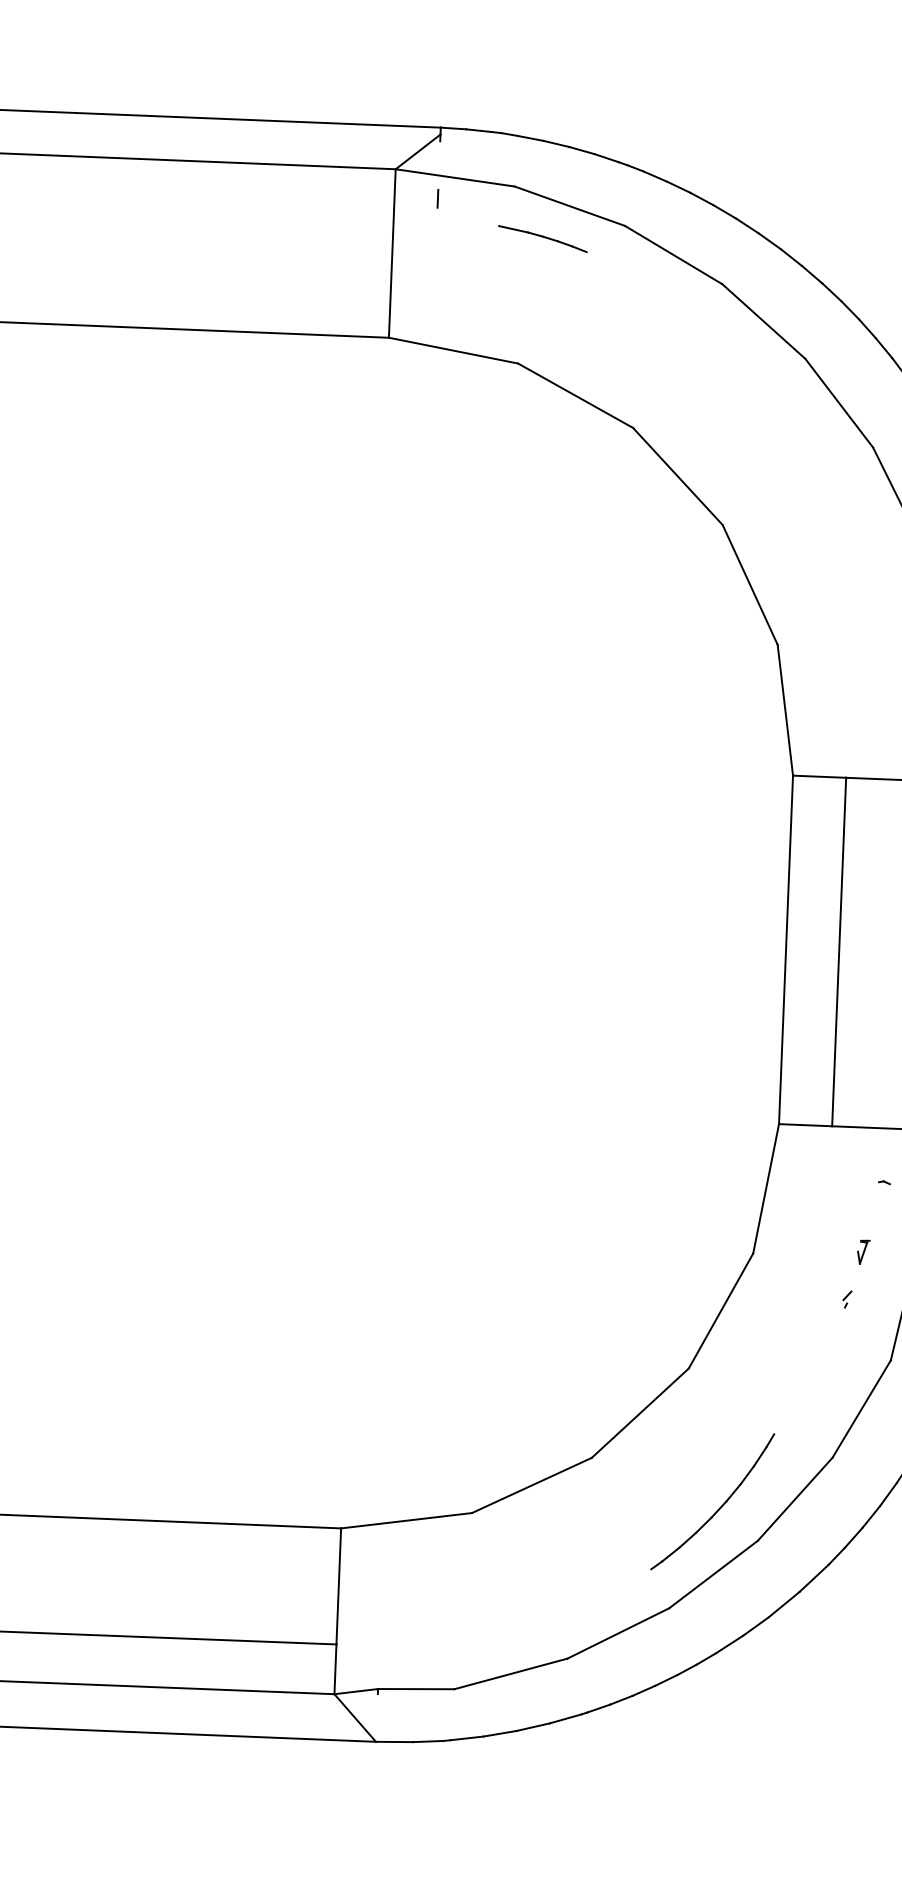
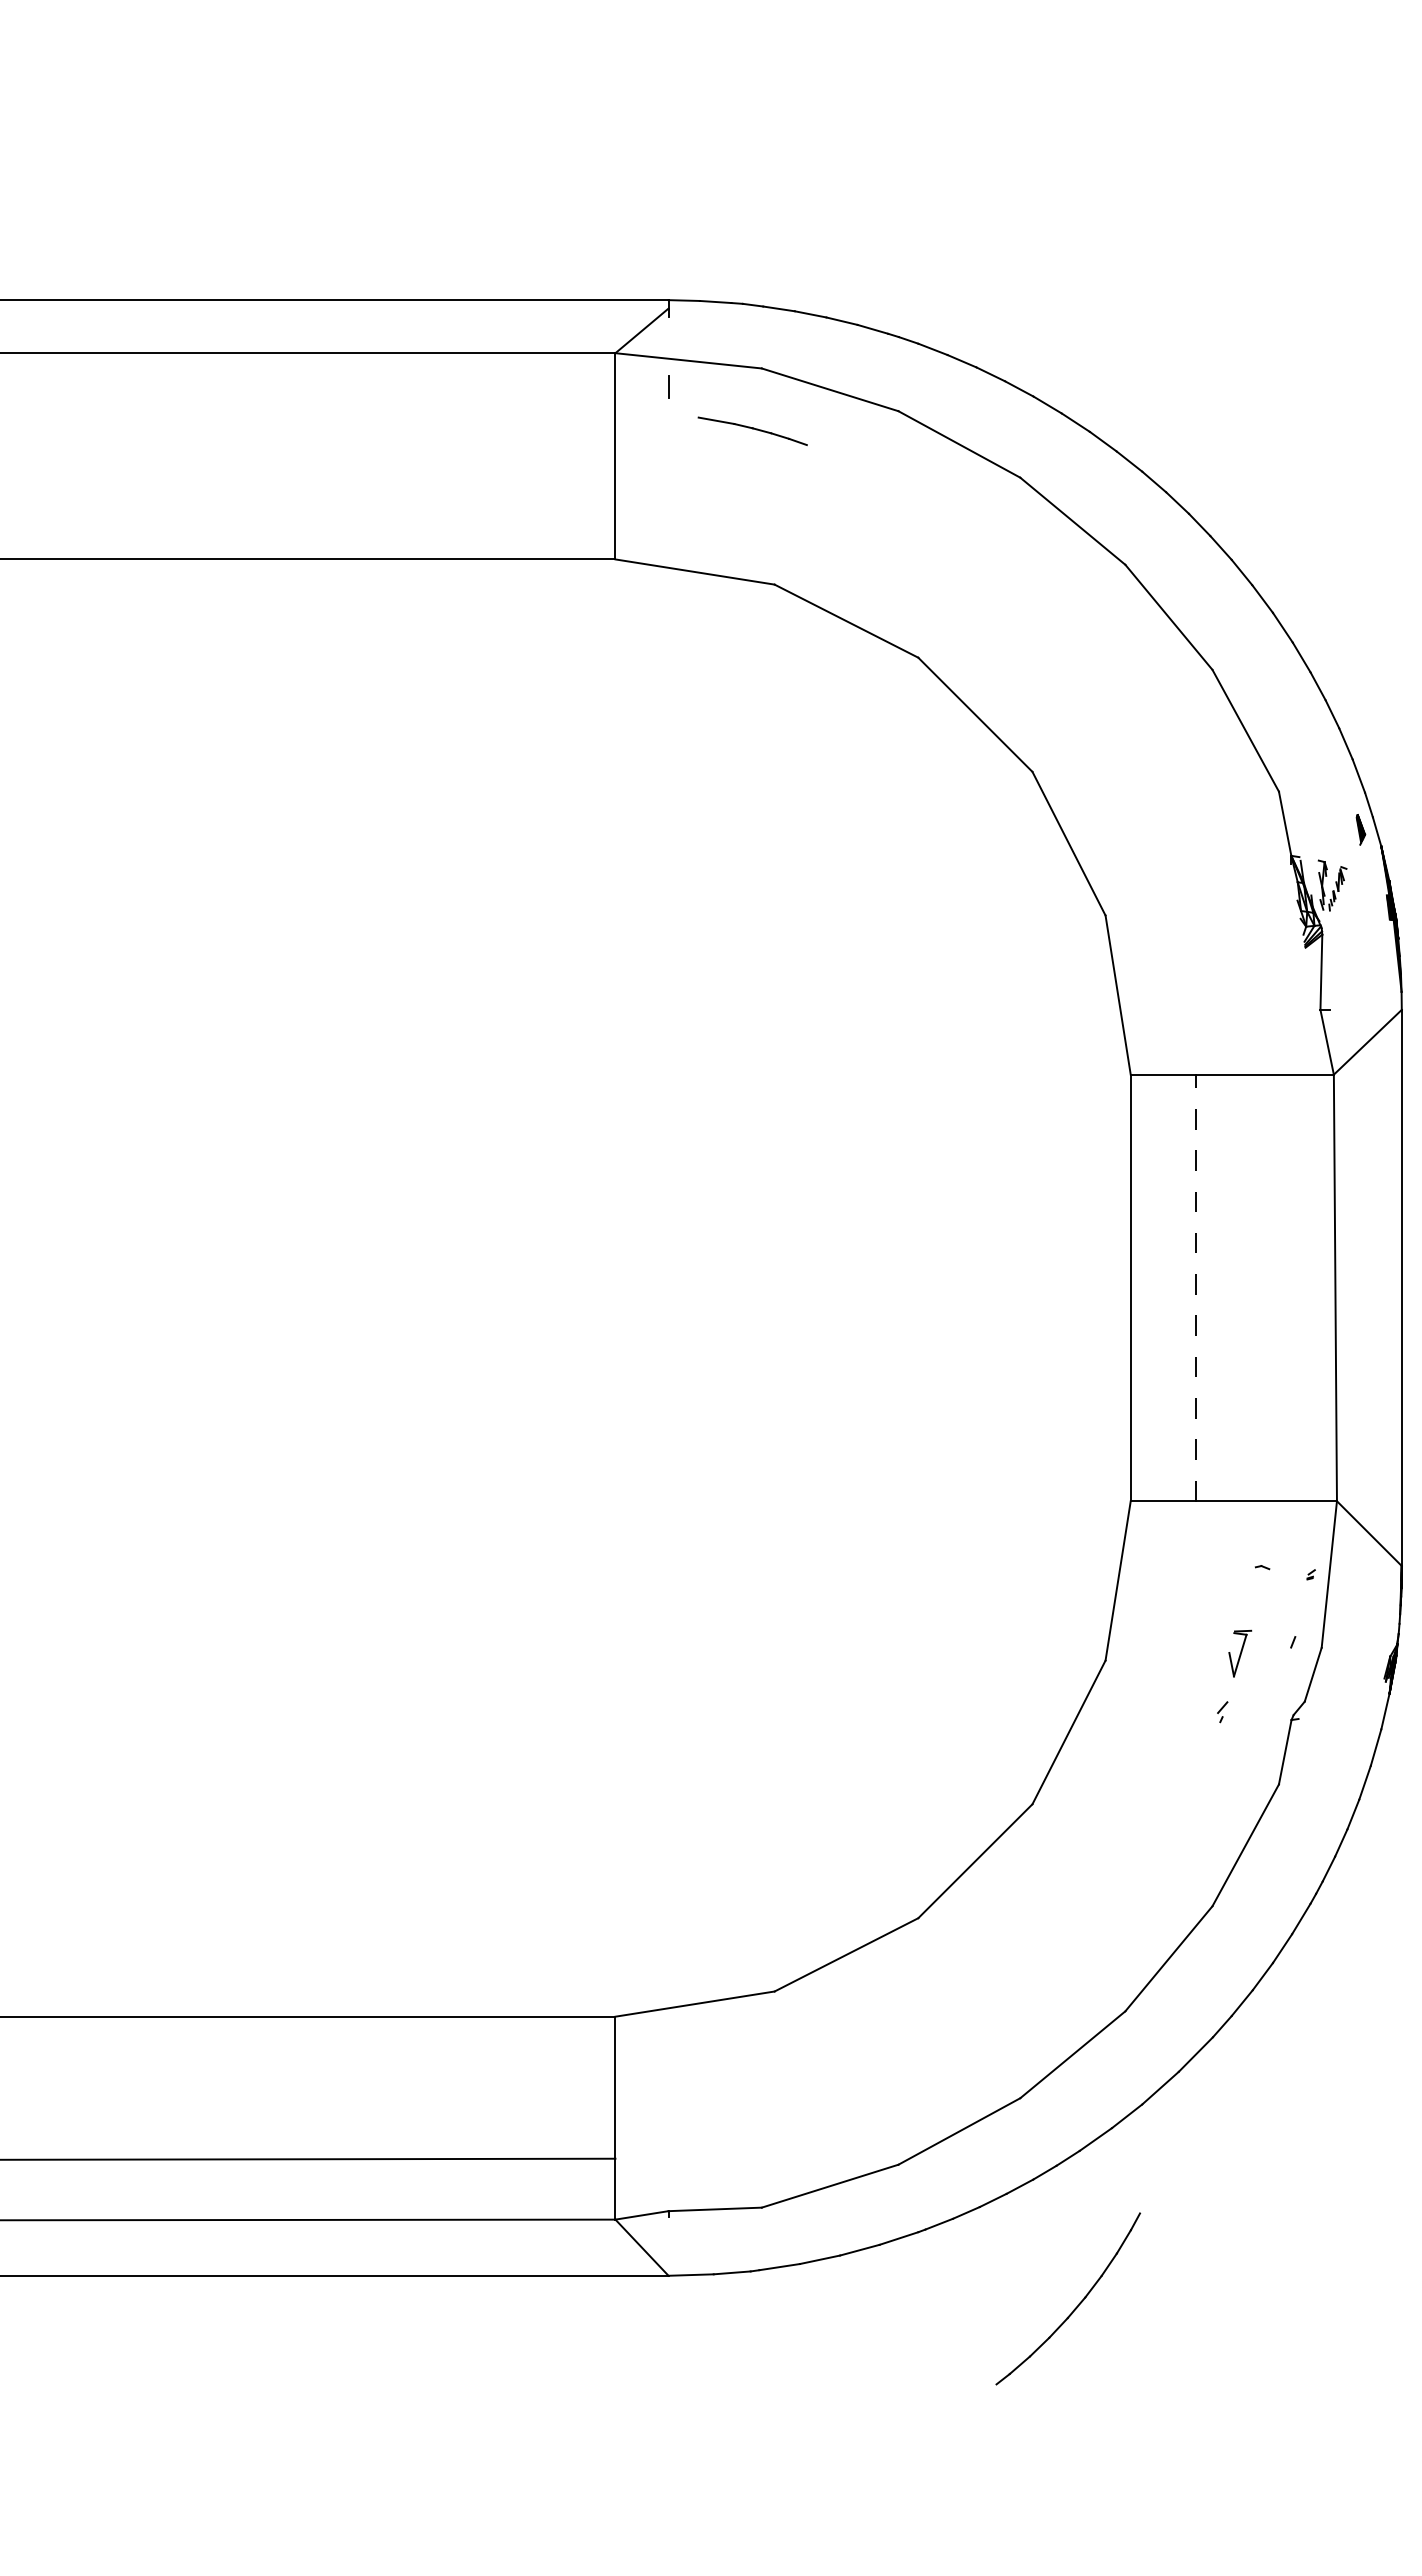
part: (542, 238) -> (752, 430), moved
line: (838, 951) -> (1195, 1287), solid -> dashed
part: (863, 1252) -> (1240, 1653), size x1.6
part: (720, 1505) -> (1078, 2303), moved

